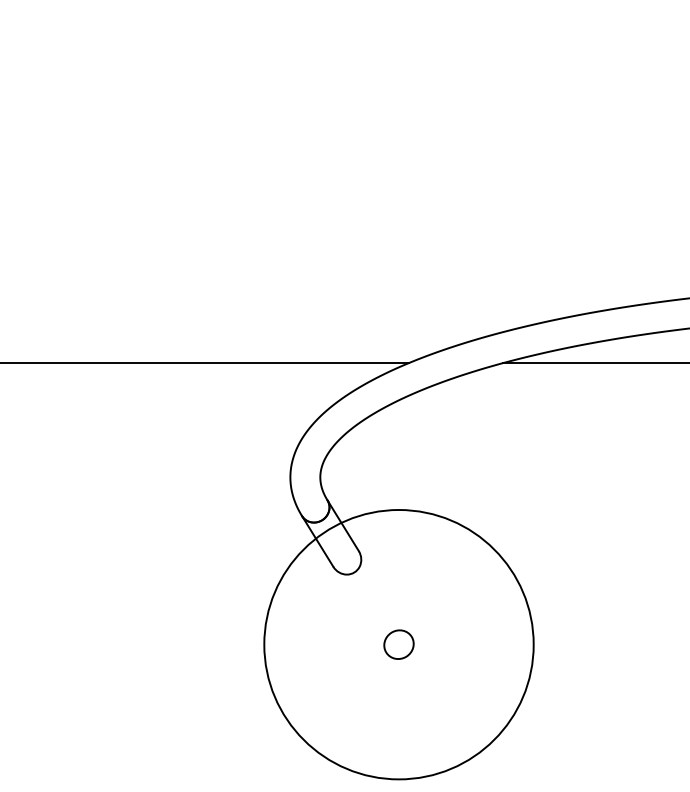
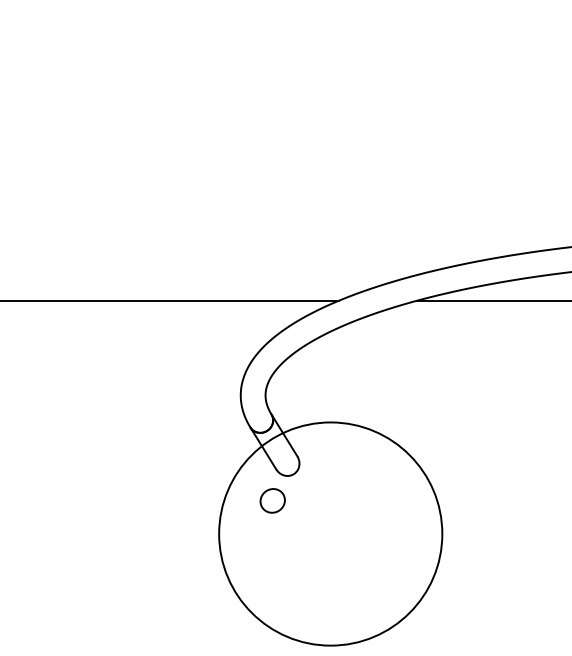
part: (398, 644) -> (272, 500), moved

